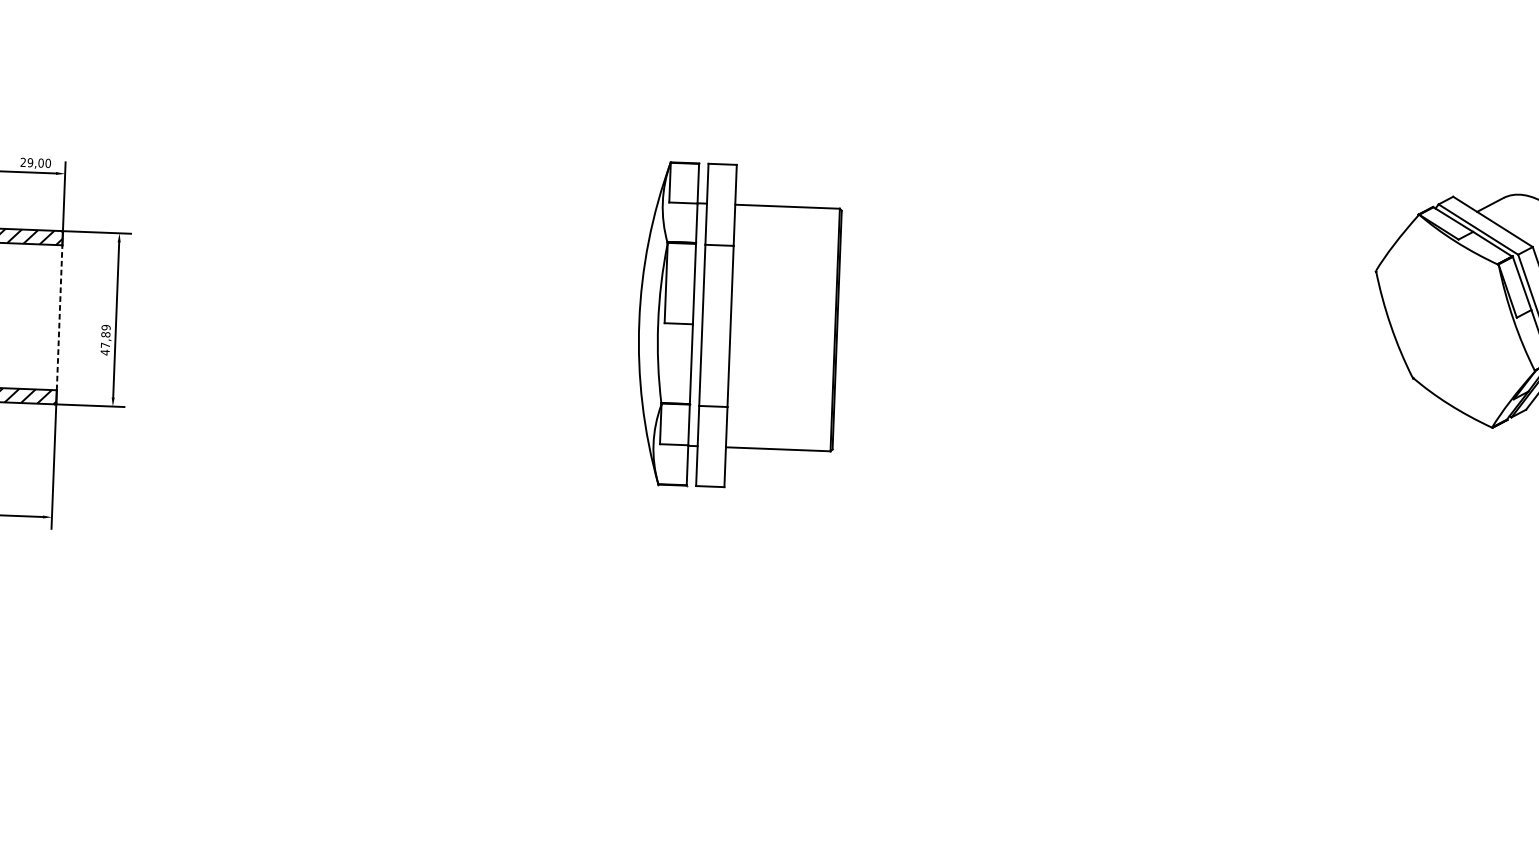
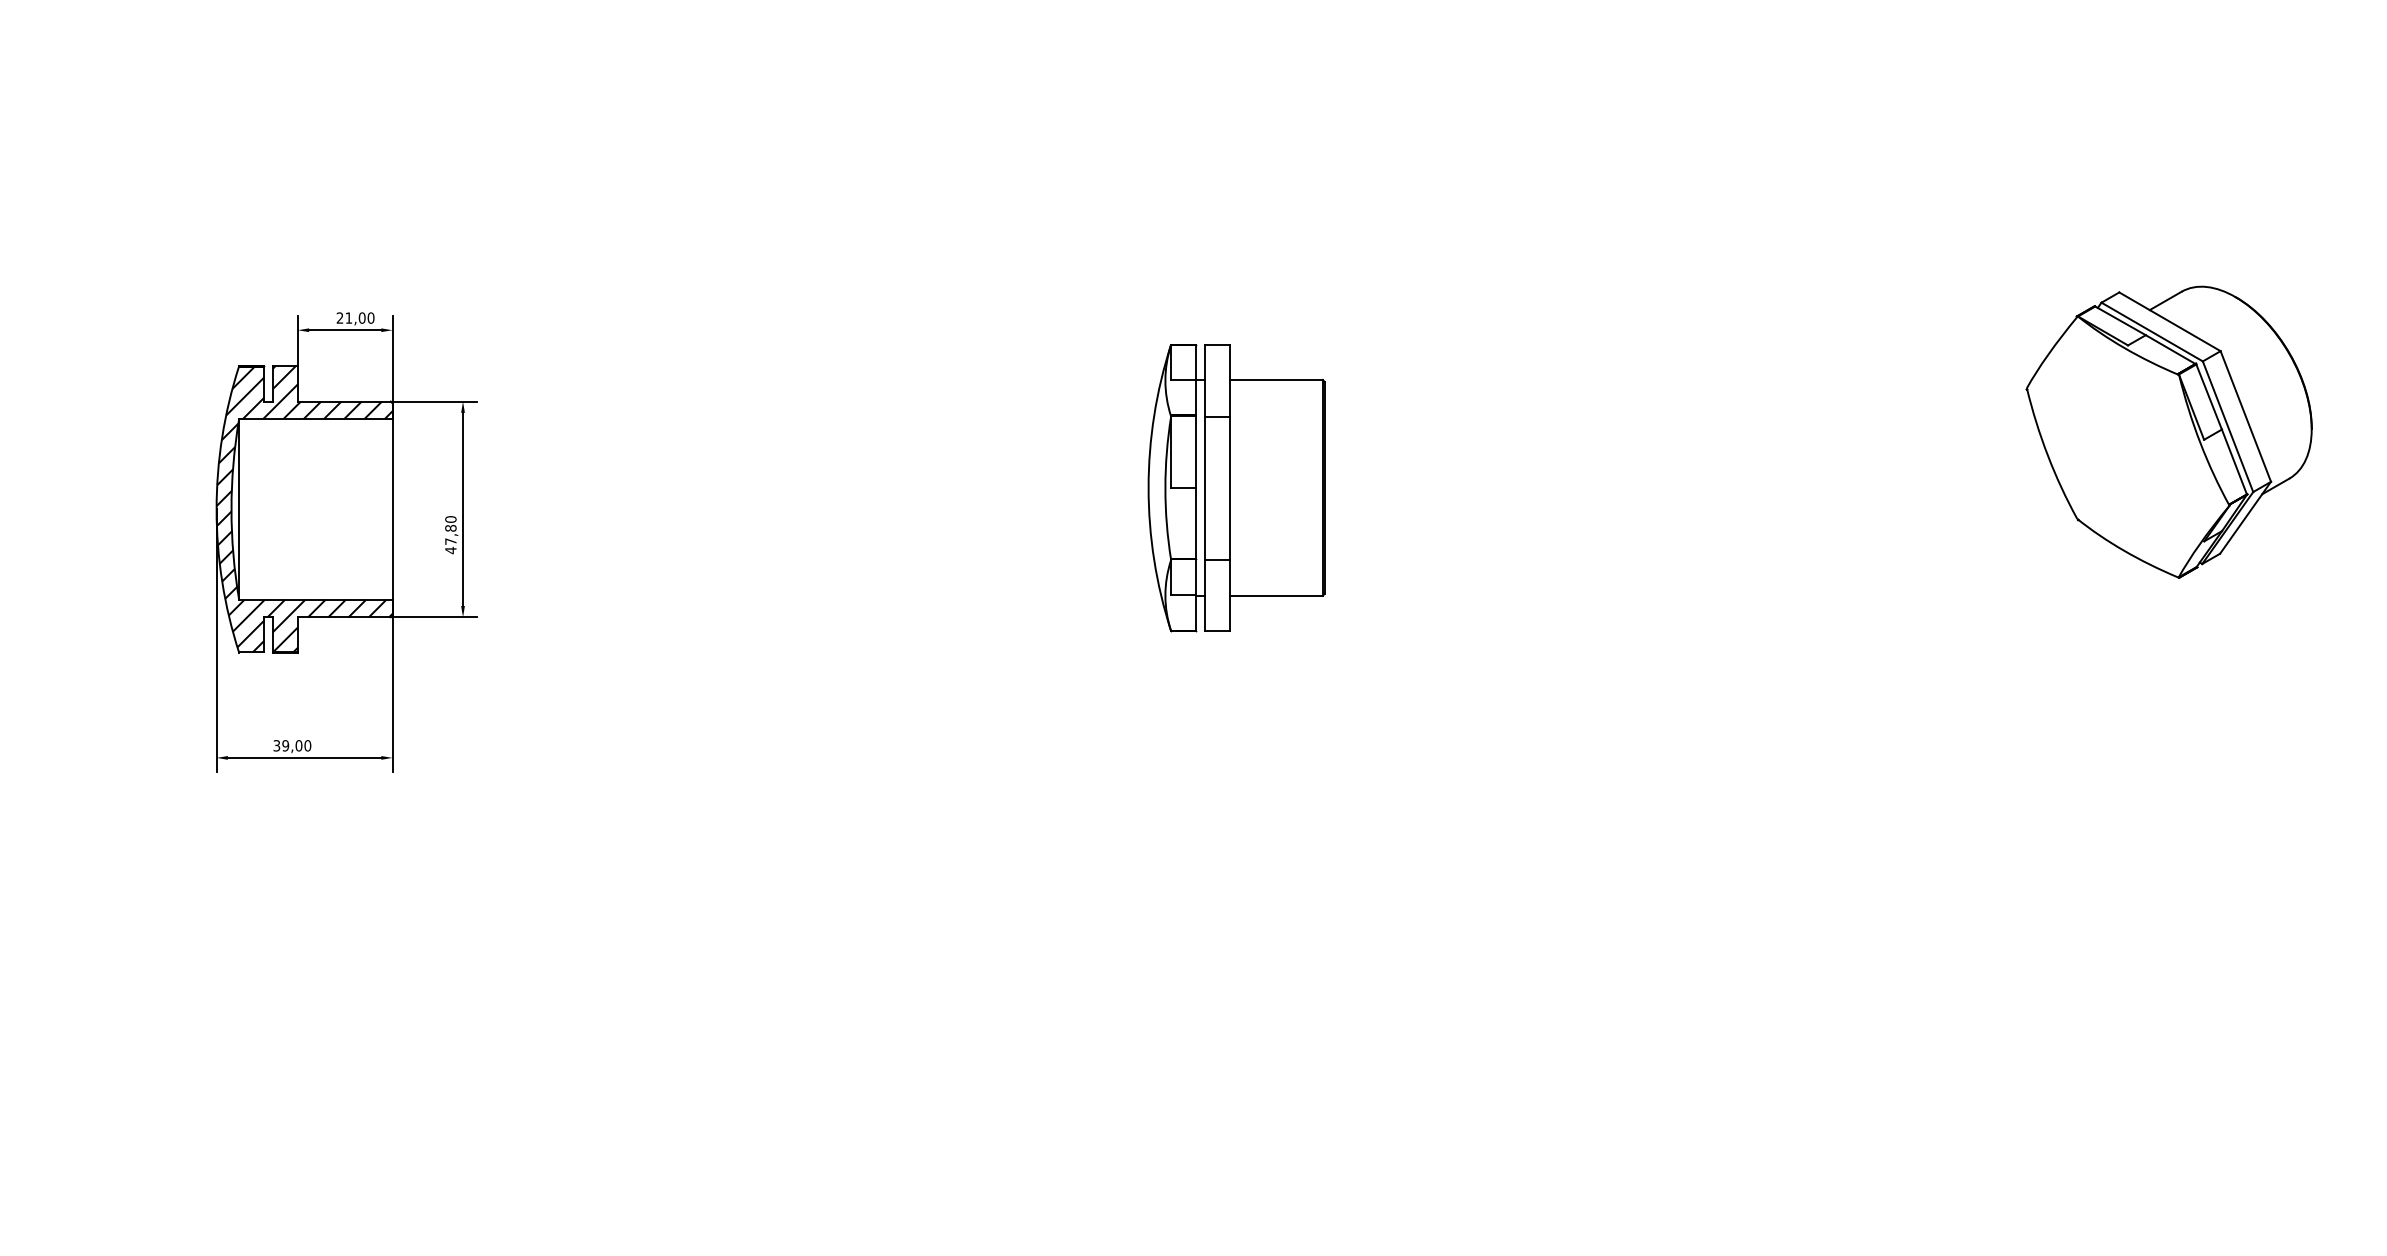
text: (30, 162) -> (348, 317), 29,00 -> 21,00
line: (59, 317) -> (392, 508), dashed -> solid
part: (738, 326) -> (1236, 488), size x0.71
text: (105, 327) -> (450, 519), 47,89 -> 47,80

